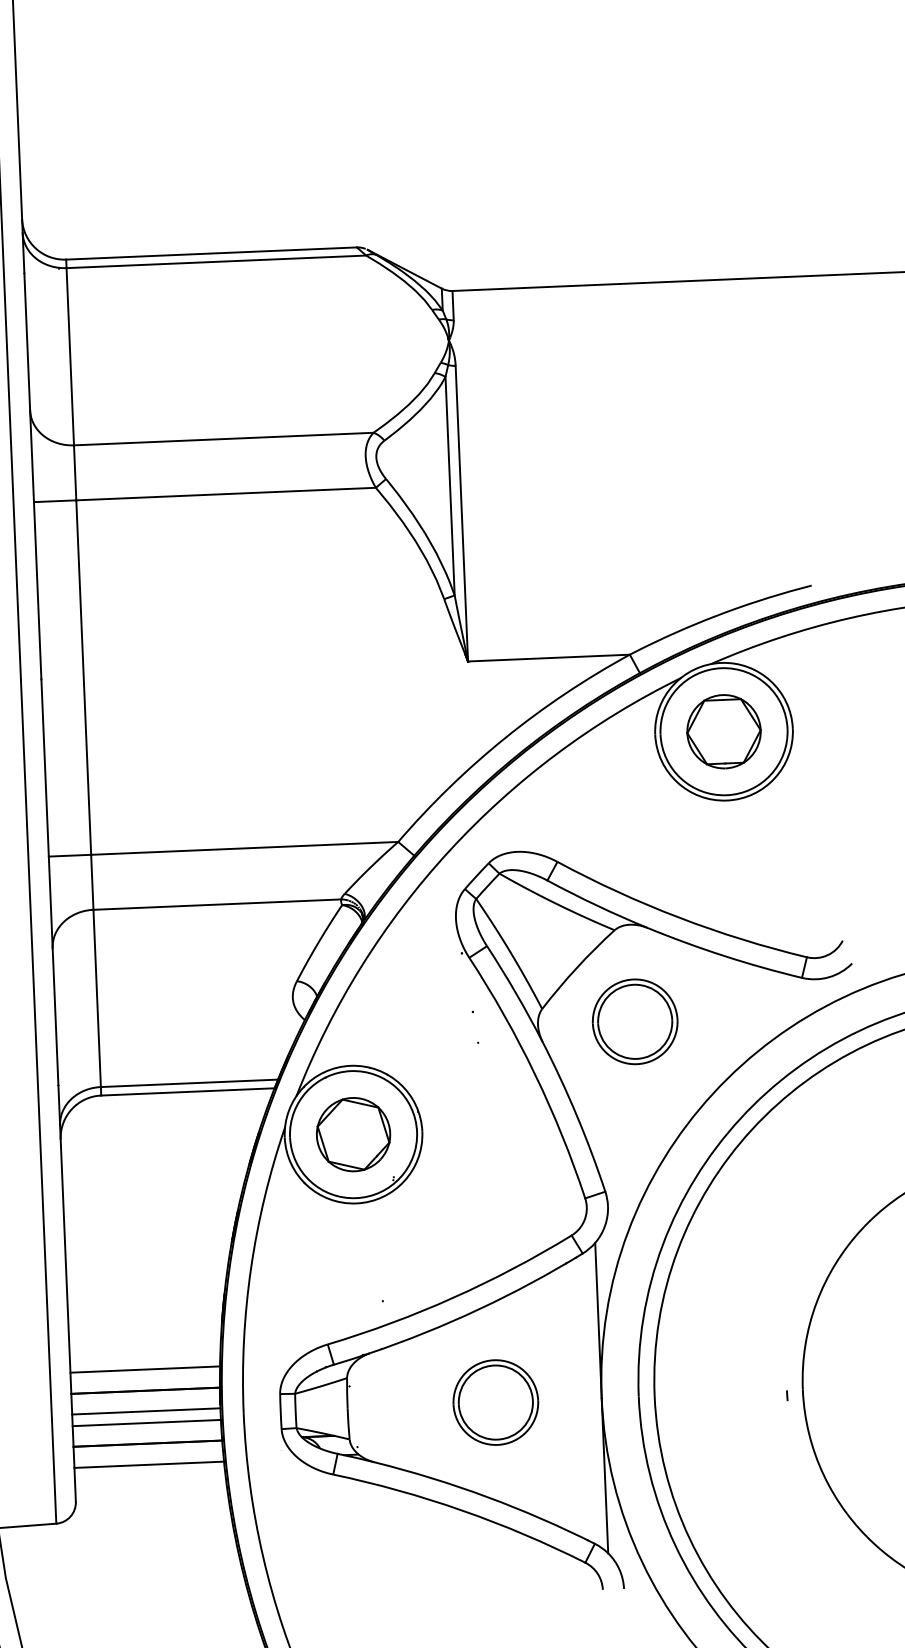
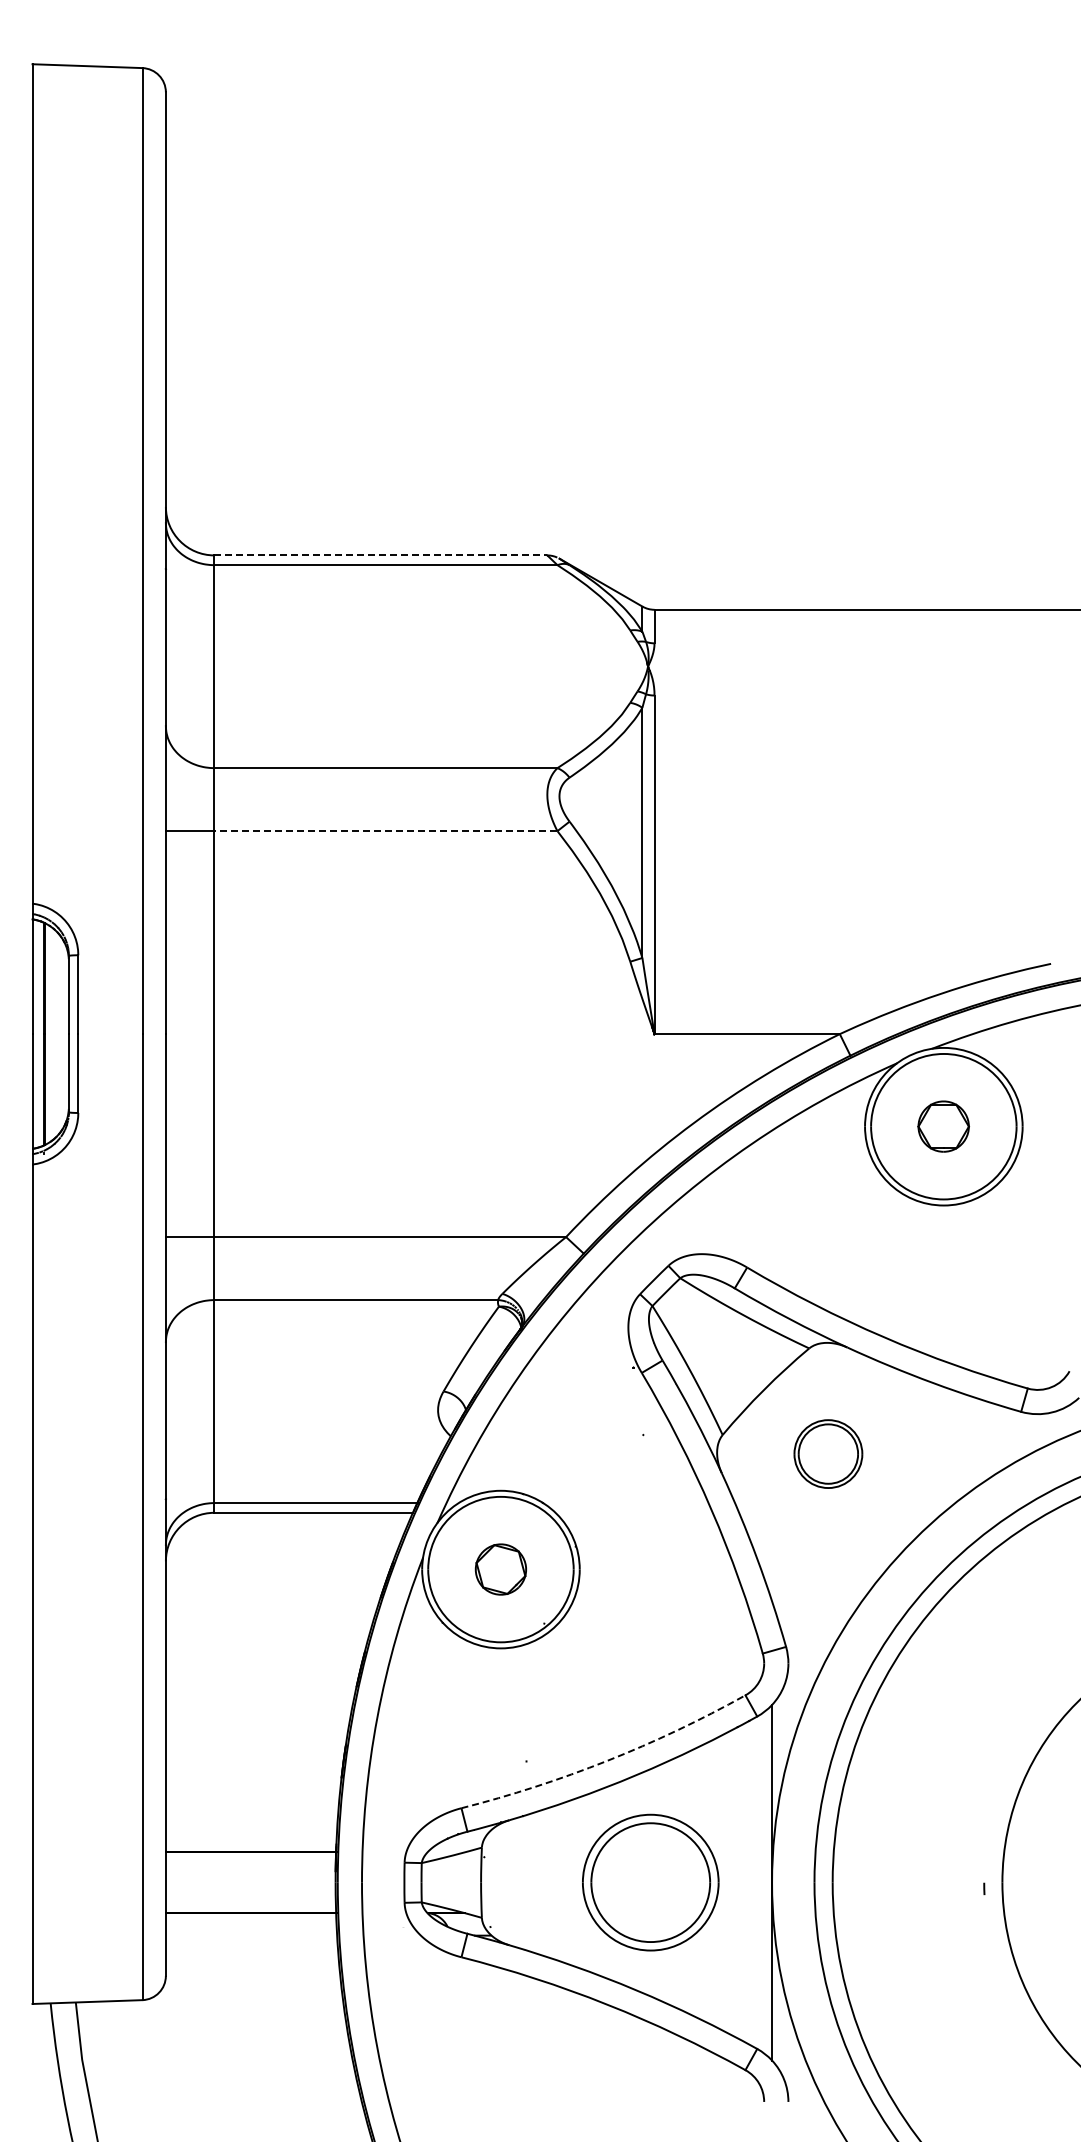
line: (212, 253) -> (381, 555), solid -> dashed
line: (225, 494) -> (385, 831), solid -> dashed
part: (723, 731) -> (943, 1126), size x0.6
part: (635, 1021) -> (828, 1453), size x0.7
part: (353, 1134) -> (500, 1569), size x0.6
arc: (453, 1297) -> (607, 1760), solid -> dashed
line: (145, 1369) -> (251, 1828), removed
part: (495, 1402) -> (650, 1882), size x1.4
line: (146, 1411) -> (250, 1876), removed
line: (146, 1423) -> (250, 1889), removed
line: (149, 1465) -> (251, 1937), removed

